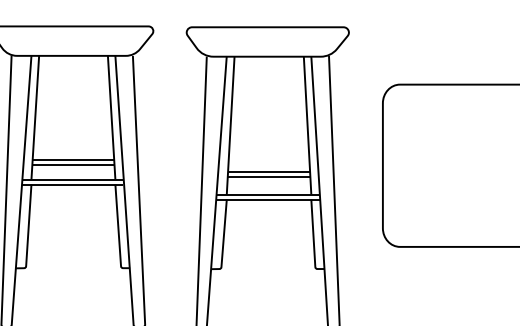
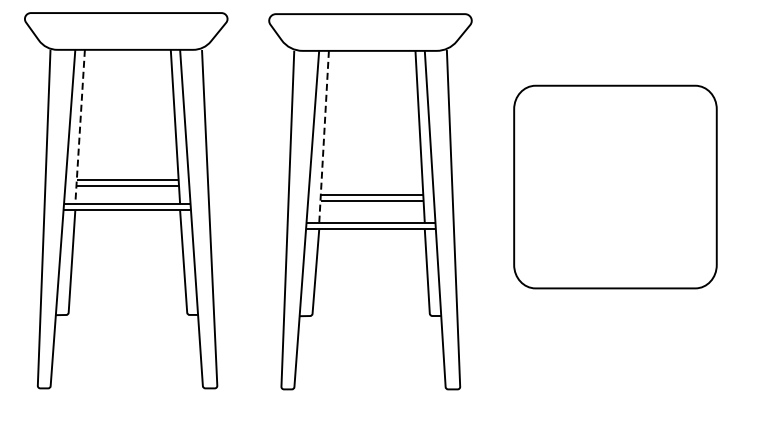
line: (35, 118) -> (80, 127), solid -> dashed
line: (231, 126) -> (324, 137), solid -> dashed

